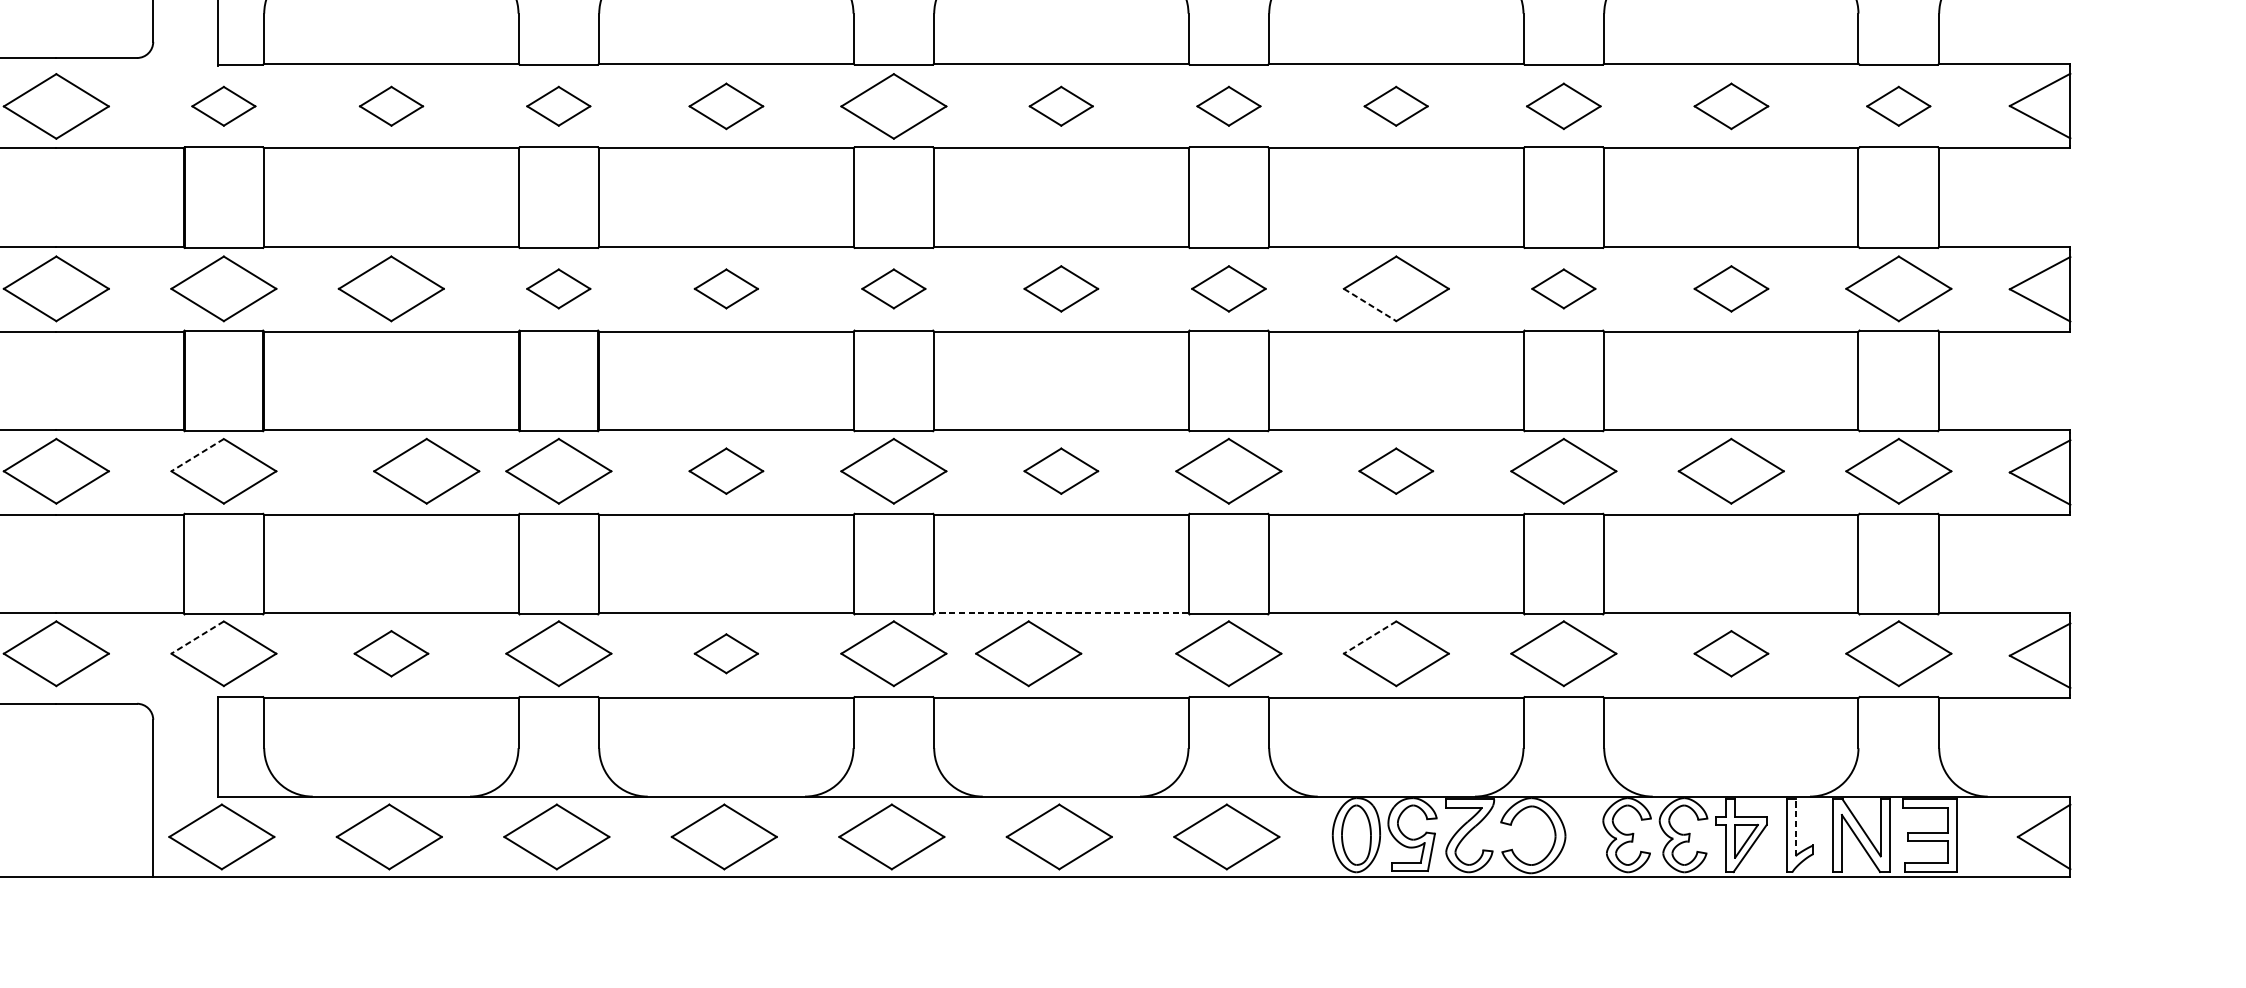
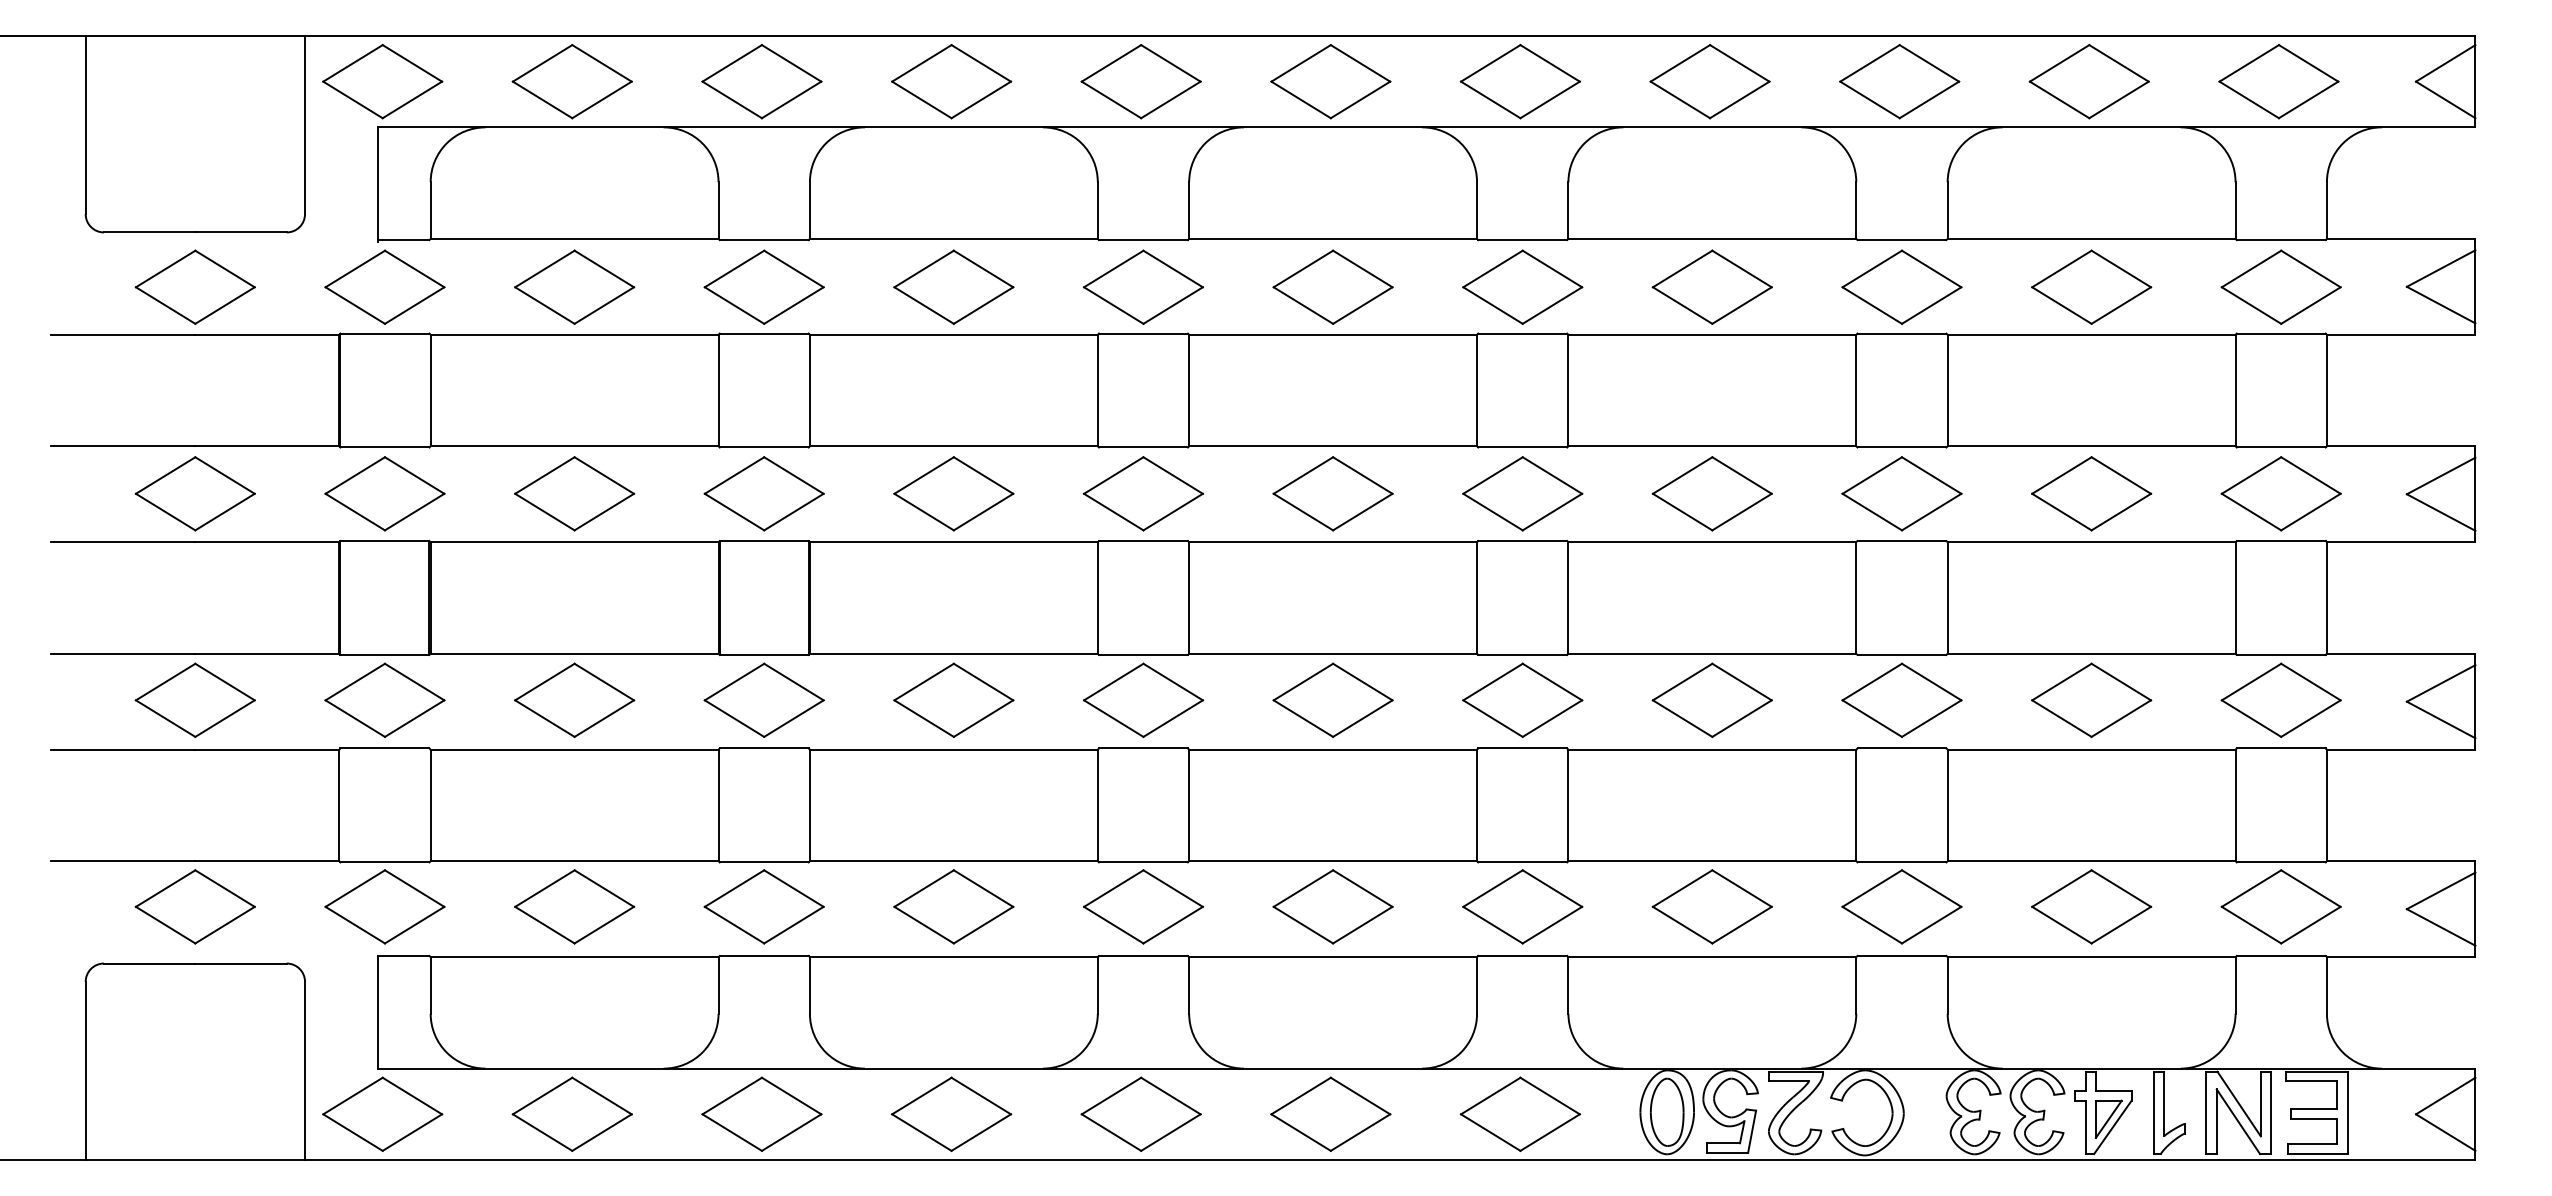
part: (223, 105) -> (384, 286), size x1.67
part: (391, 105) -> (574, 286), size x1.67
part: (558, 105) -> (763, 286), size x1.67
part: (726, 105) -> (953, 286), size x1.43
part: (1060, 105) -> (1332, 286), size x1.67
part: (1228, 105) -> (1522, 286), size x1.67
part: (1395, 105) -> (1711, 286), size x1.67
part: (1563, 105) -> (1901, 286), size x1.43
part: (1731, 105) -> (2091, 286), size x1.43
part: (1898, 105) -> (2280, 286), size x1.67
part: (558, 288) -> (763, 493), size x1.67
part: (726, 288) -> (953, 493), size x1.67
part: (893, 288) -> (1143, 493), size x1.67
part: (1060, 288) -> (1332, 493), size x1.43
part: (1228, 288) -> (1522, 493), size x1.43
part: (1563, 288) -> (1901, 493), size x1.67
part: (1731, 288) -> (2091, 493), size x1.43
line: (1369, 305) -> (1682, 512), dashed -> solid
line: (197, 455) -> (355, 682), dashed -> solid
part: (426, 470) -> (574, 699), moved
part: (726, 470) -> (953, 699), size x1.43
part: (1060, 470) -> (1332, 699), size x1.43
part: (1395, 470) -> (1711, 699), size x1.43
line: (1061, 613) -> (1333, 861), dashed -> solid
line: (197, 637) -> (355, 888), dashed -> solid
line: (1369, 637) -> (1682, 888), dashed -> solid
part: (391, 653) -> (574, 906), size x1.43
part: (726, 653) -> (953, 906), size x1.67
part: (1028, 653) -> (1332, 906), moved
part: (1731, 653) -> (2091, 906), size x1.43
line: (1795, 827) -> (2164, 1103), dashed -> solid

